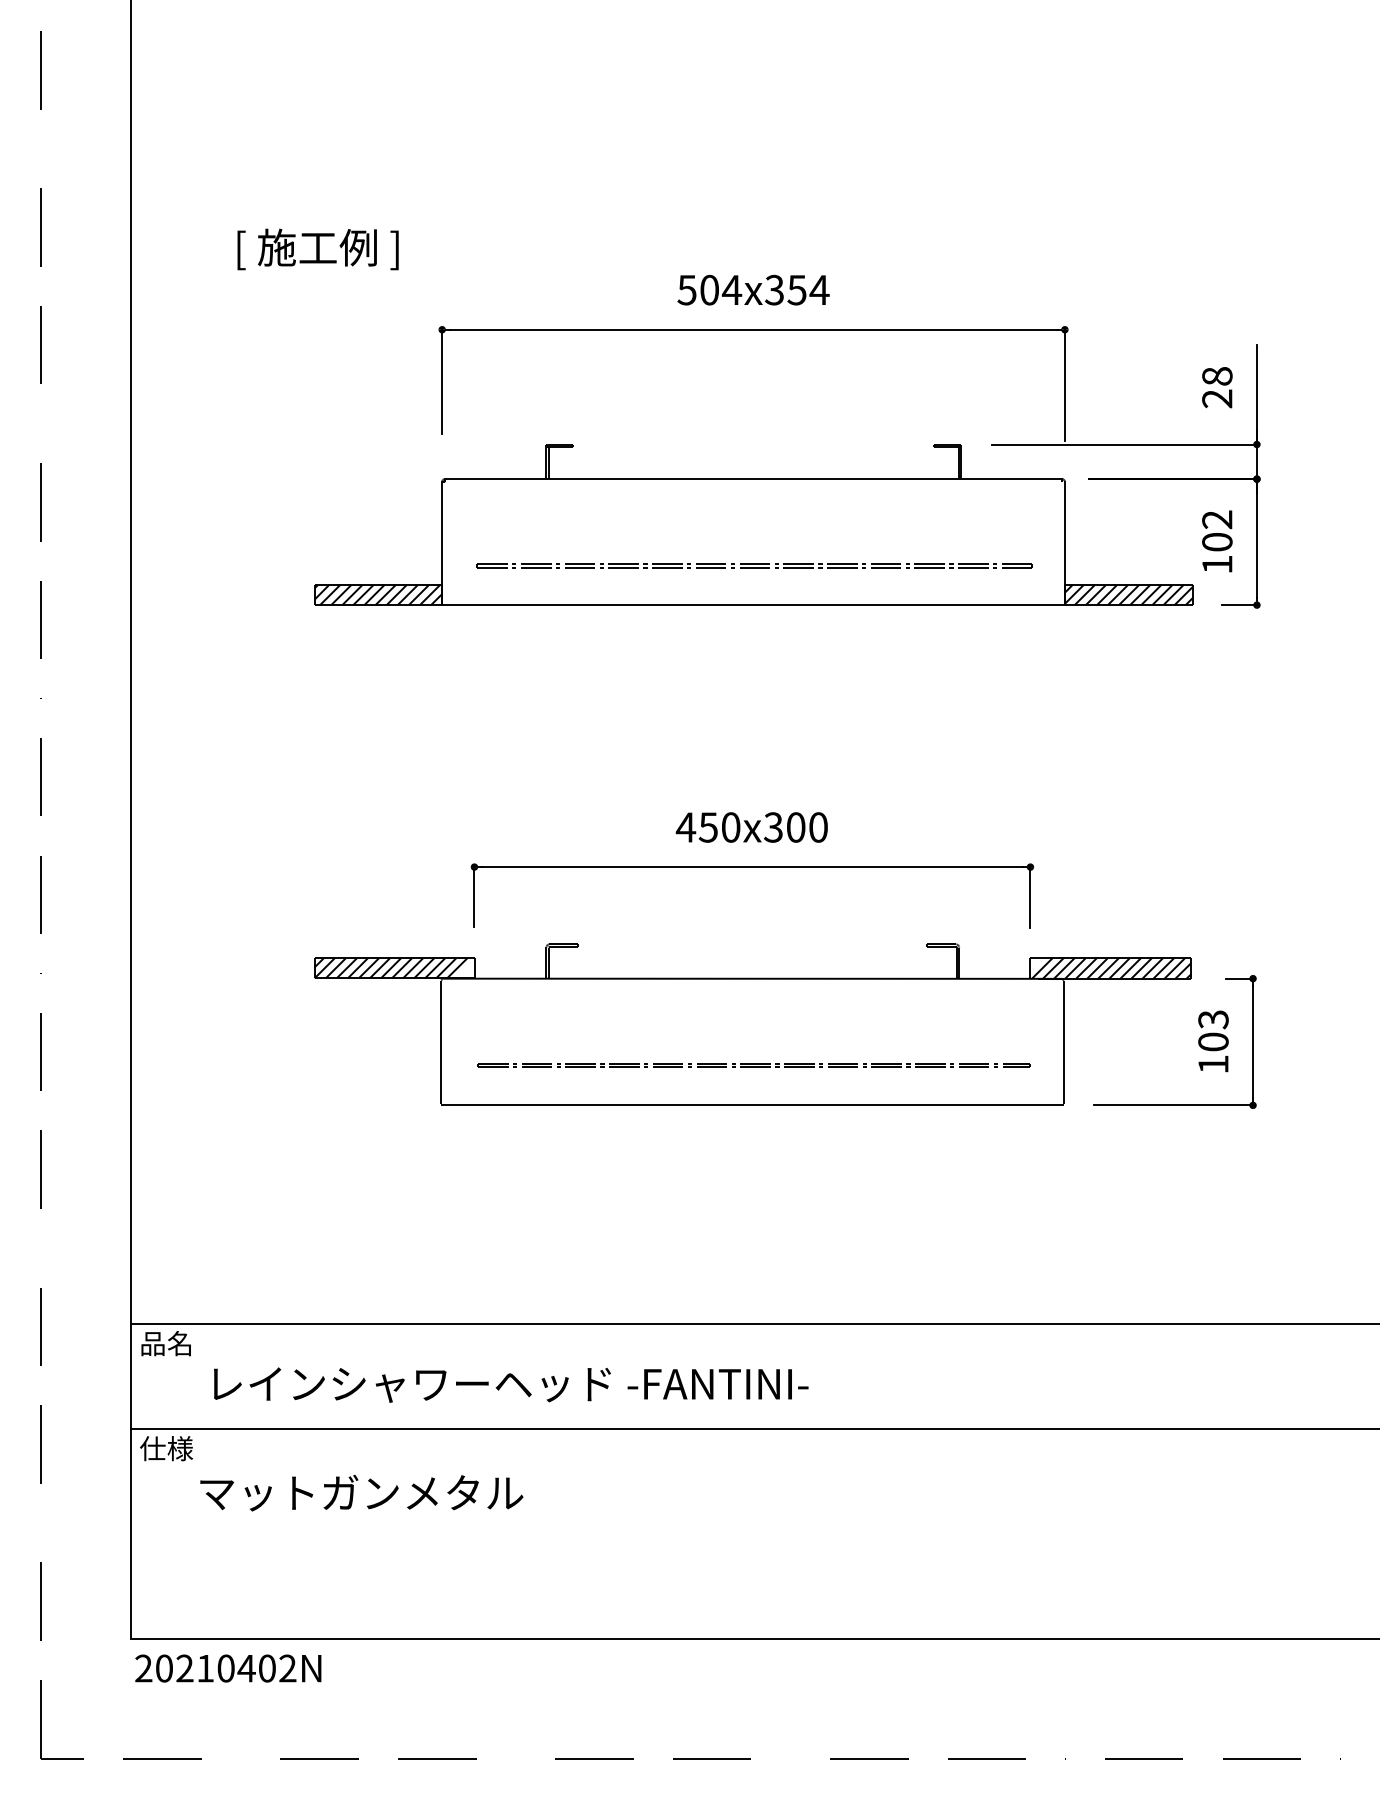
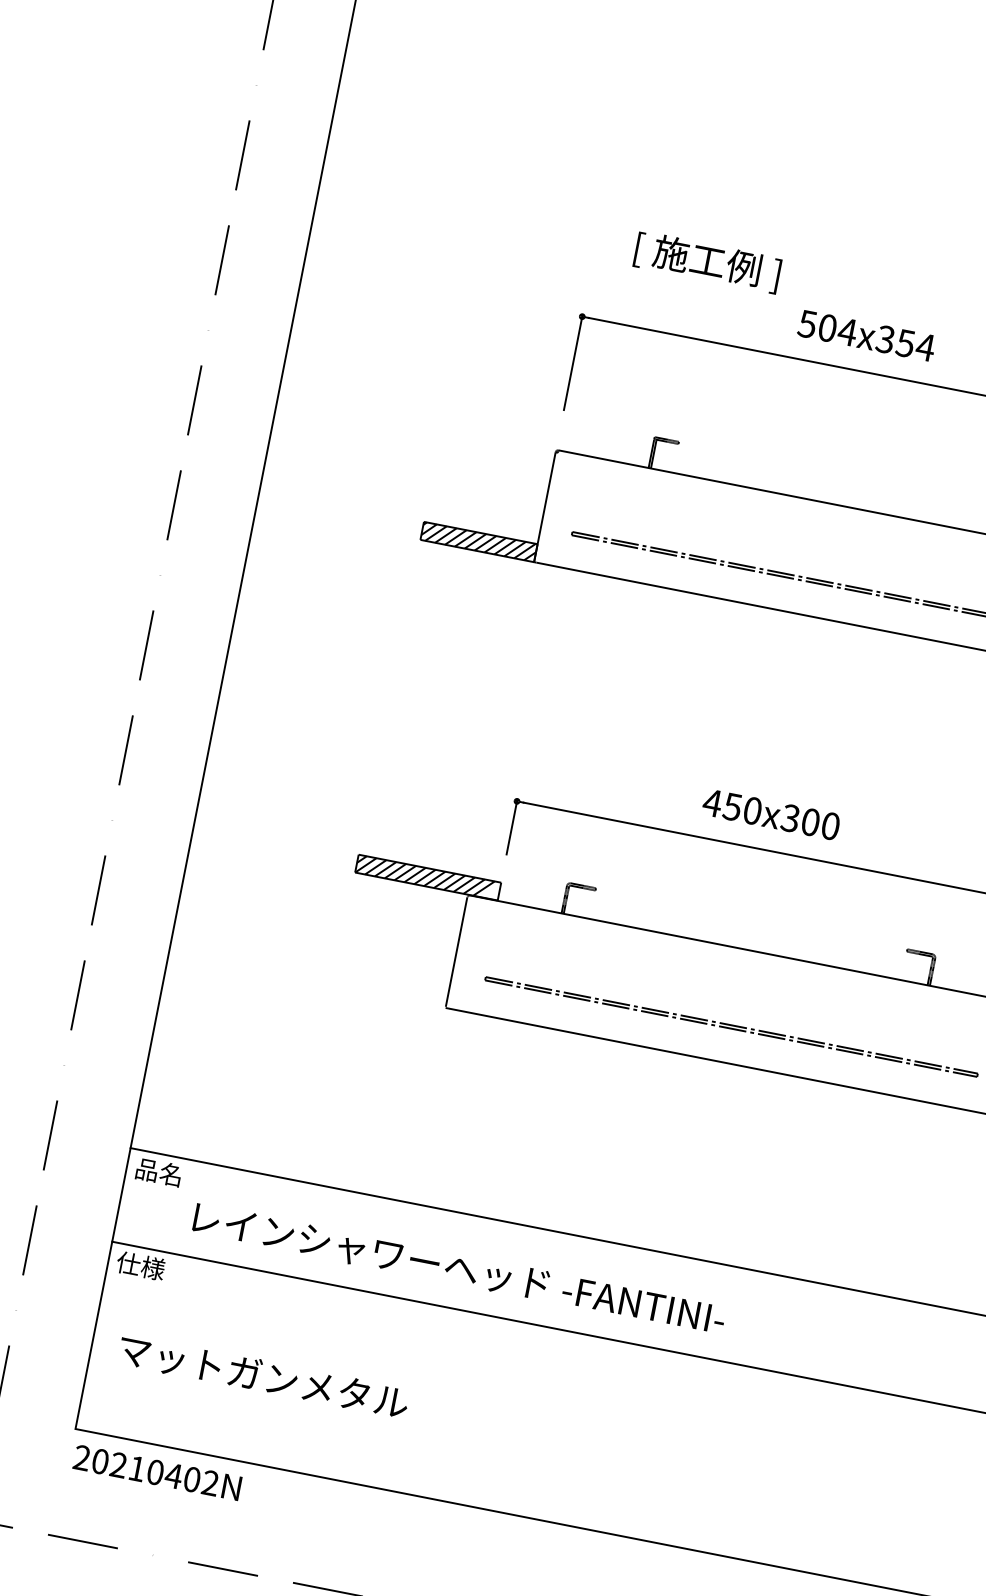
text: (317, 249) -> (707, 262), moved
text: (361, 1493) -> (263, 1376), moved

